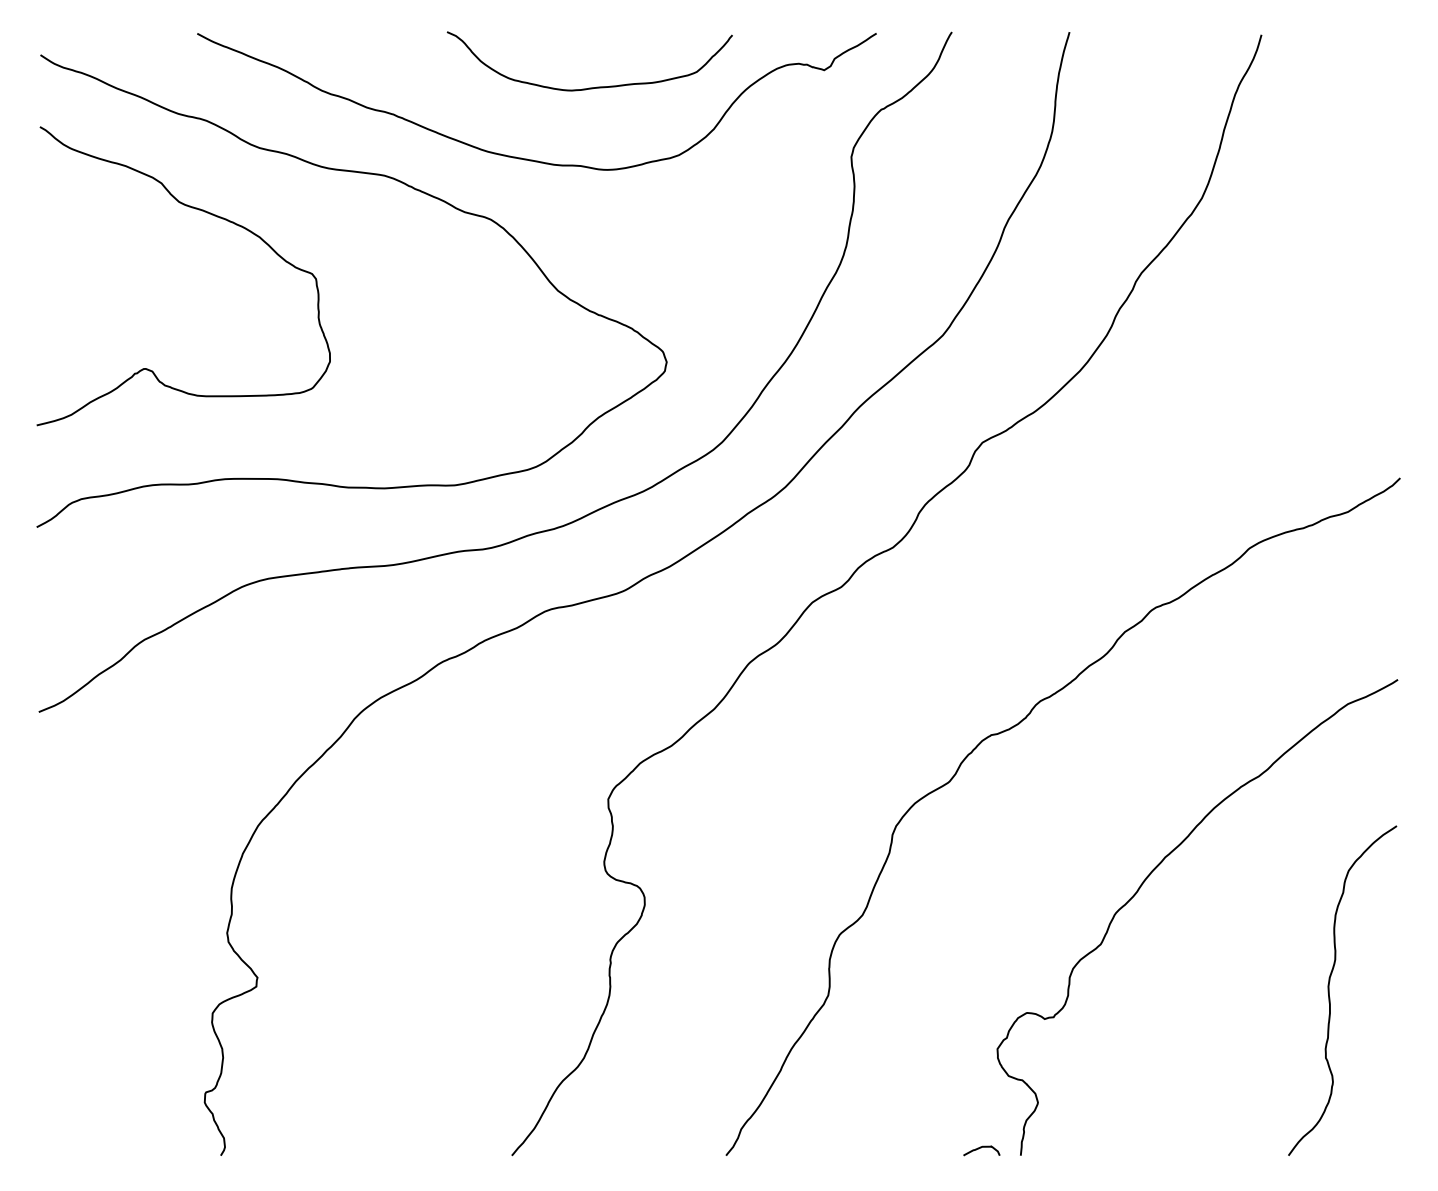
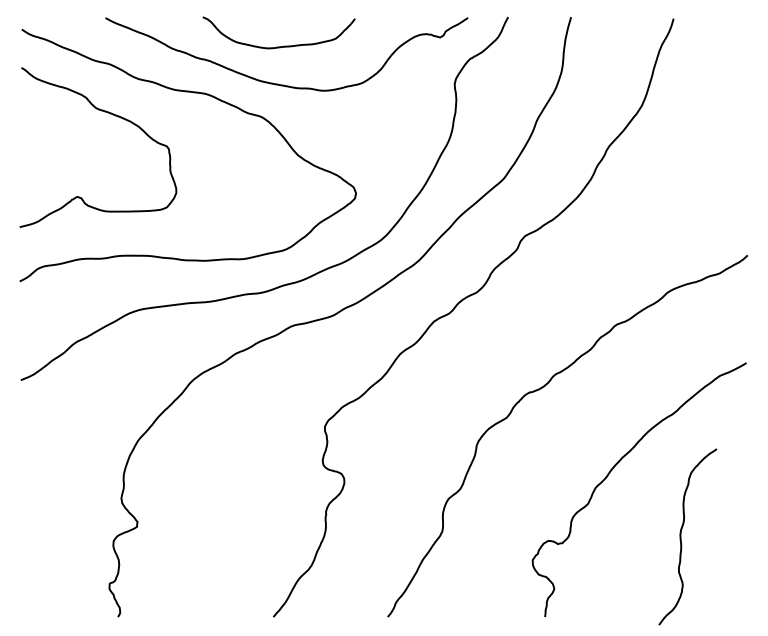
curve: (588, 86) -> (278, 46), moved
curve: (1330, 989) -> (681, 536), moved
curve: (982, 1148) -> (524, 613), removed

